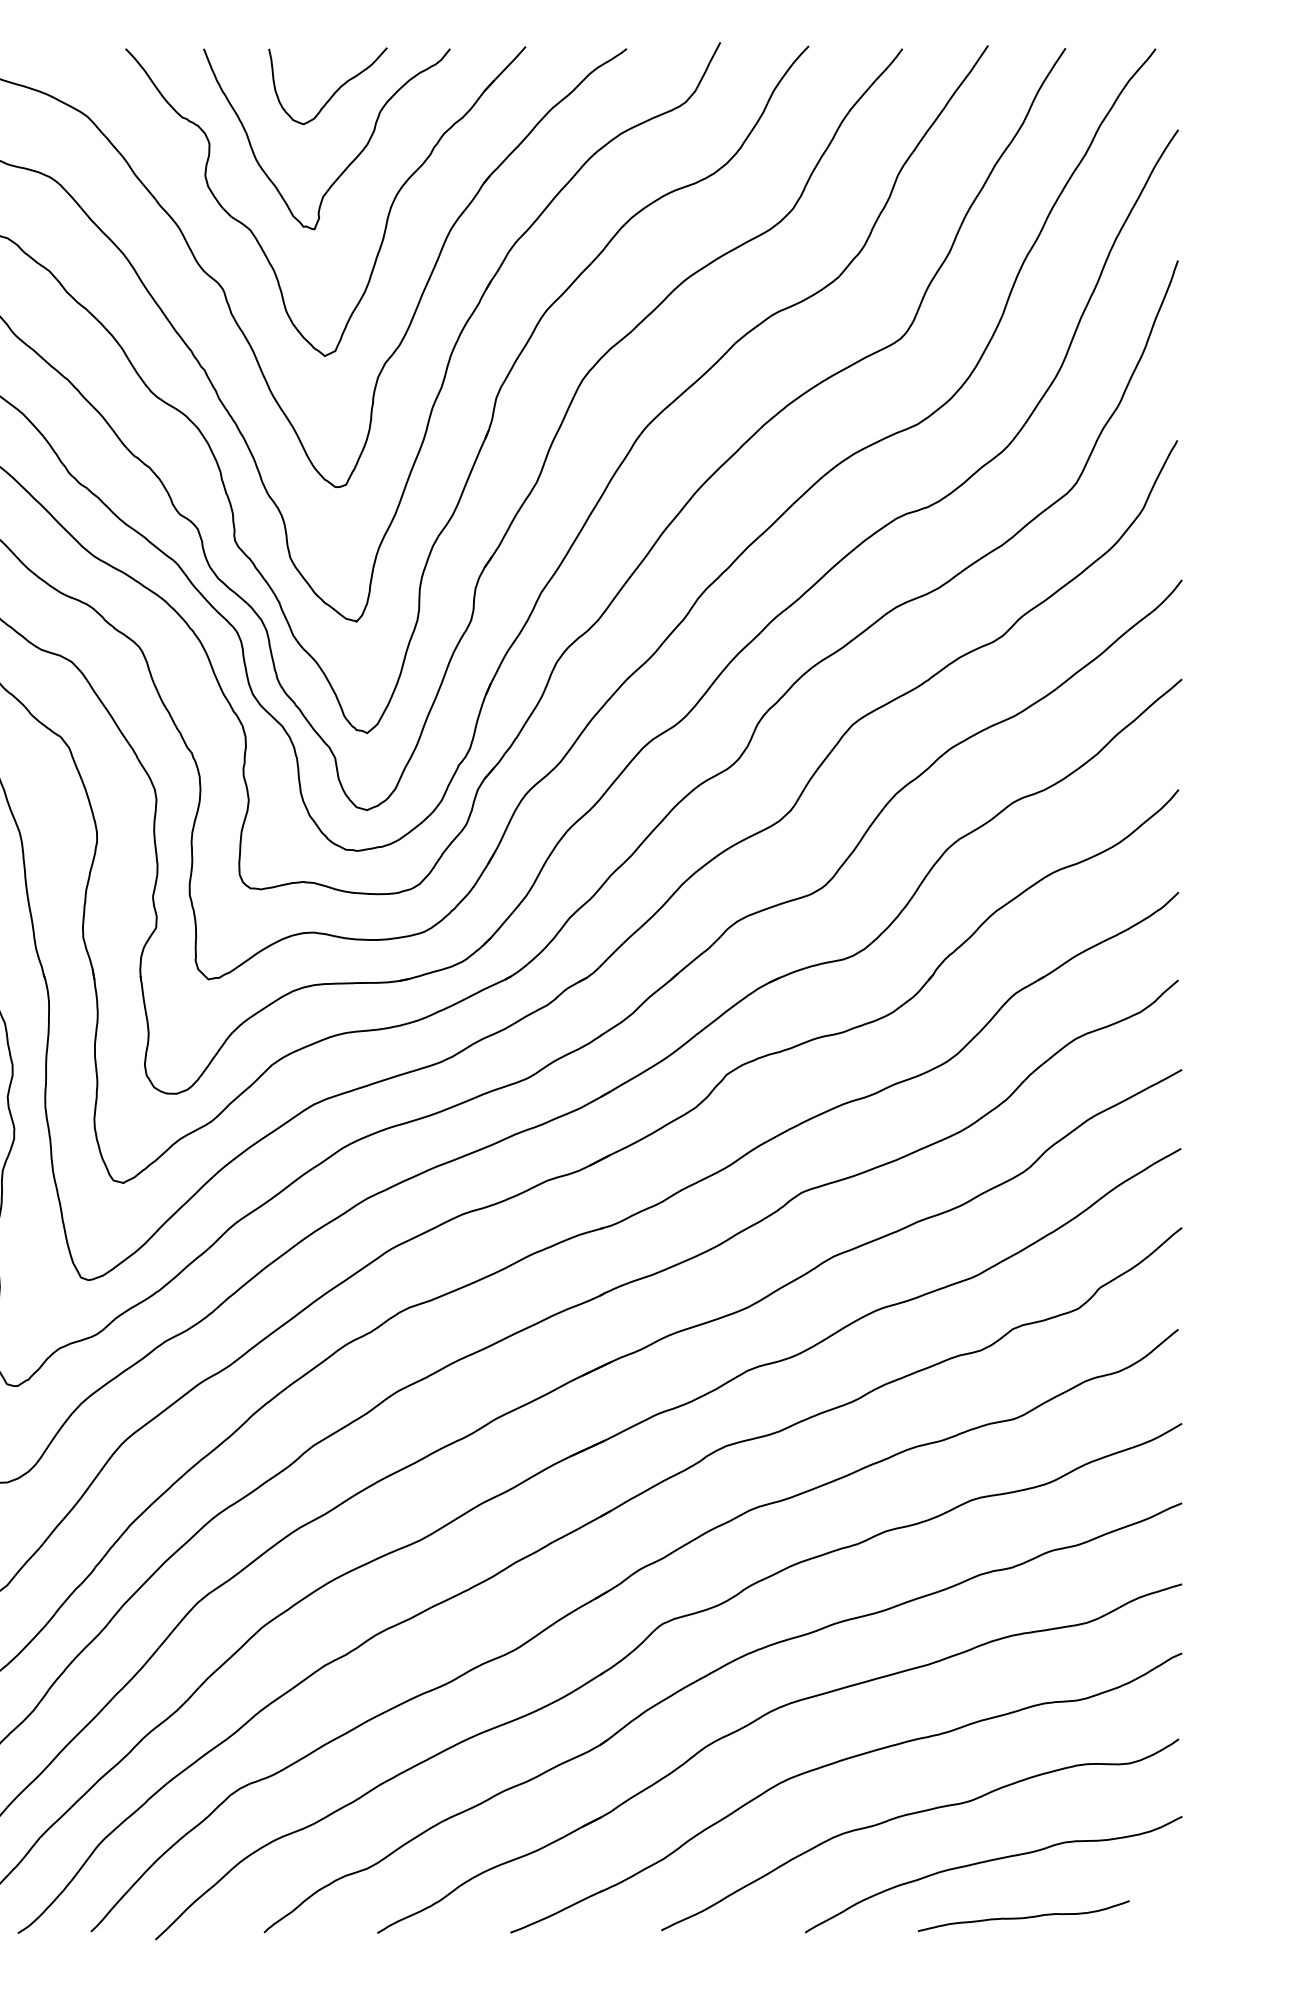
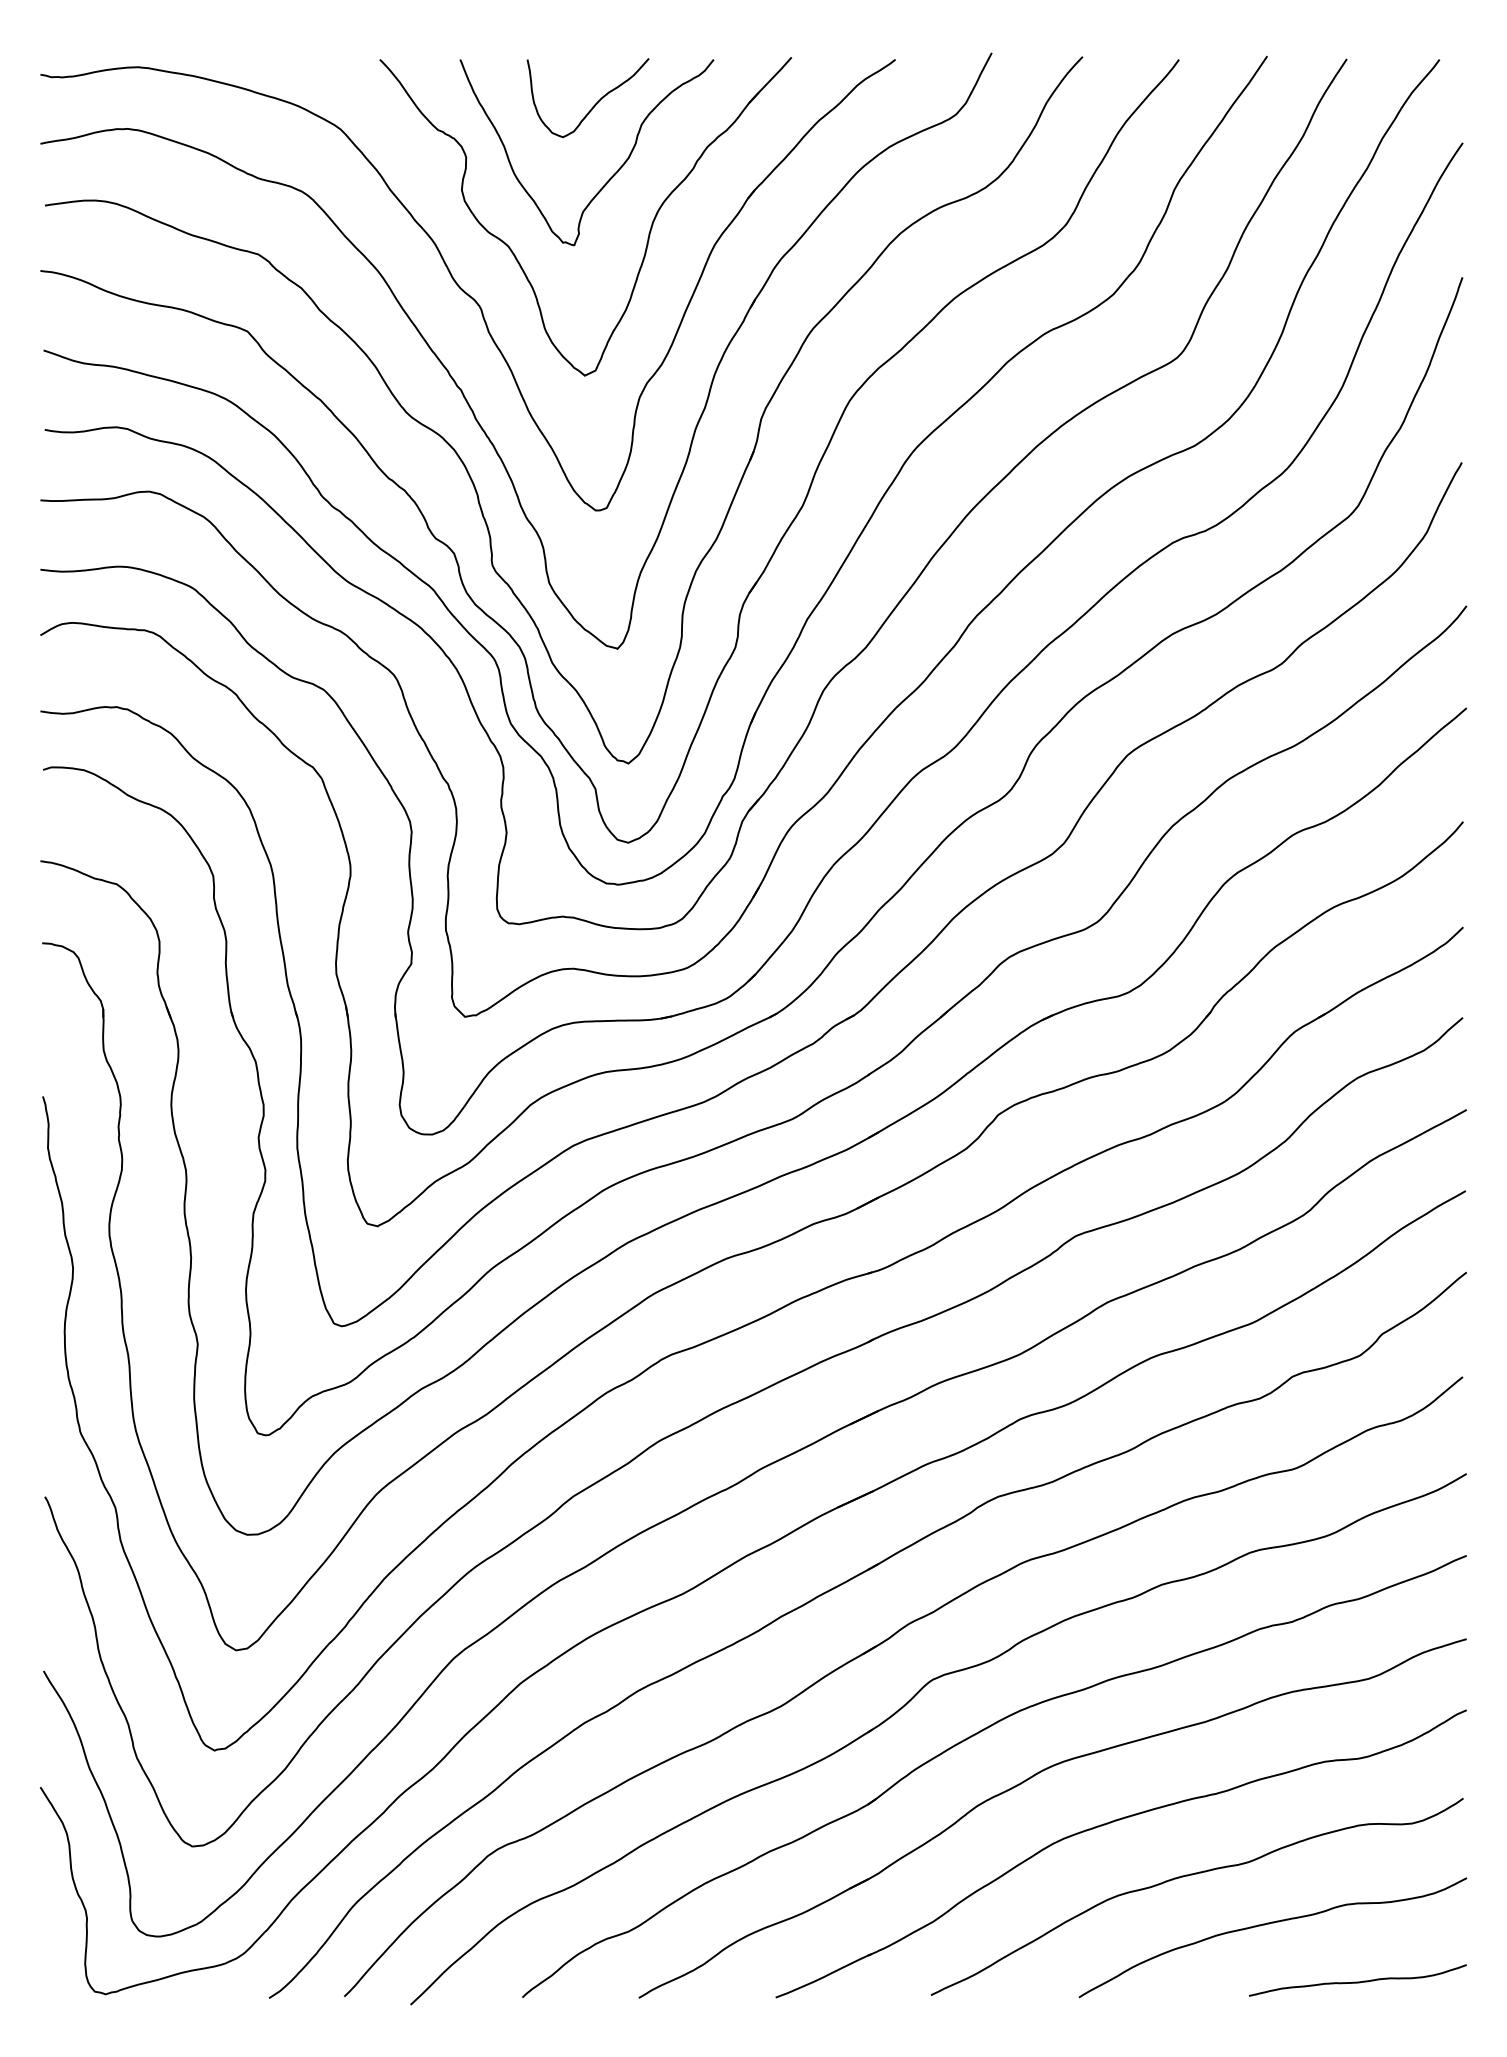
curve: (1023, 1917) -> (1357, 1981), moved

